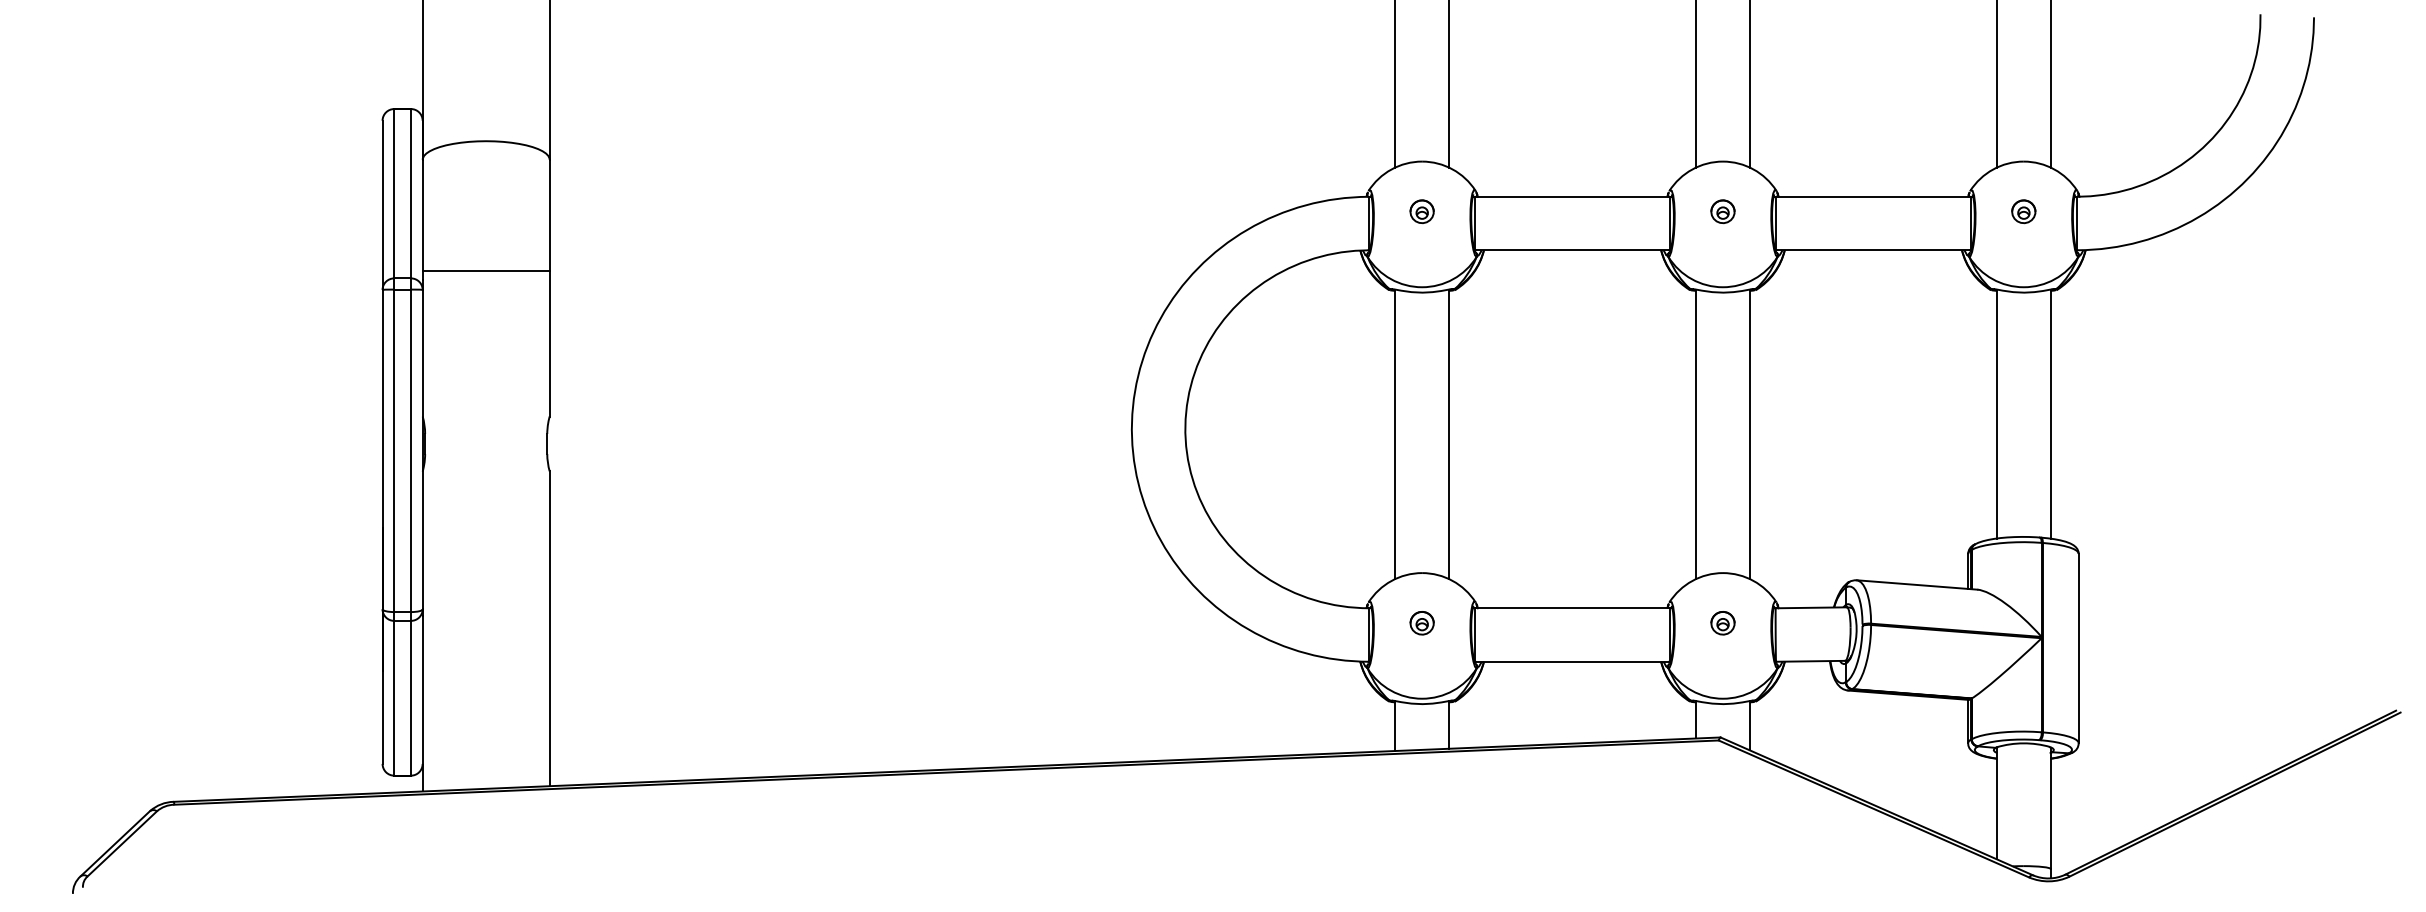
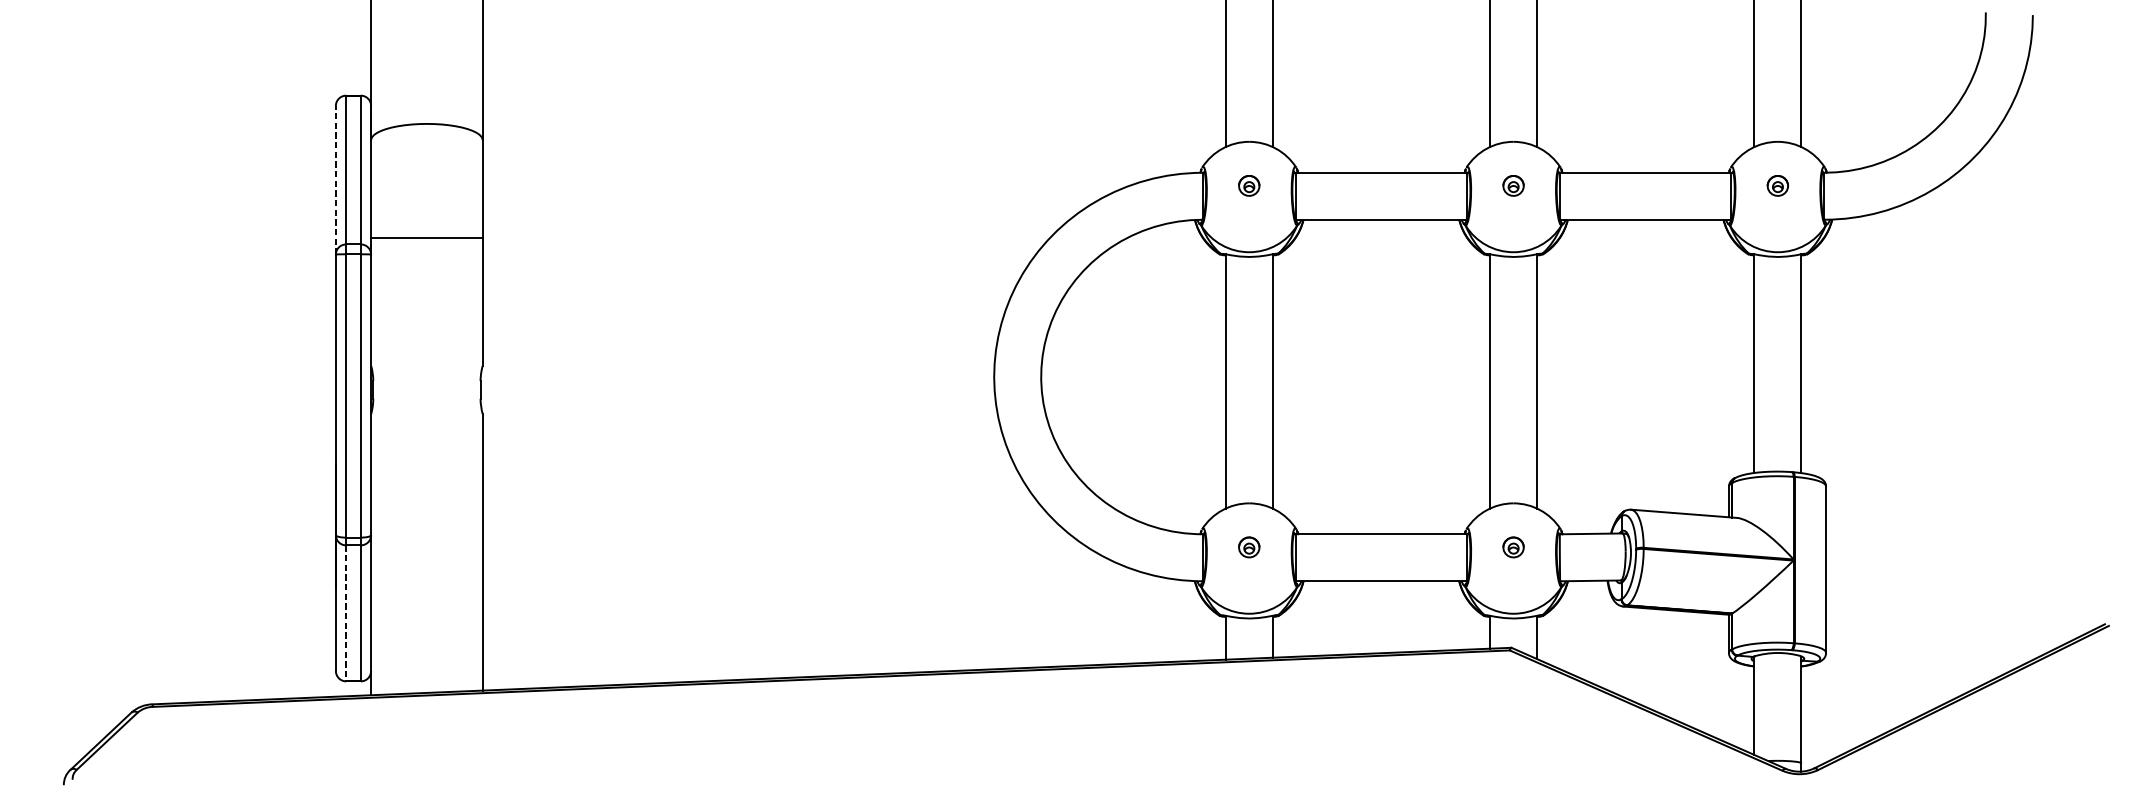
line: (382, 205) -> (335, 180), solid -> dashed
line: (394, 698) -> (346, 613), solid -> dashed

